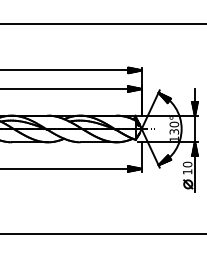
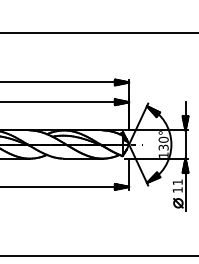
text: (187, 164) -> (177, 182), 10 -> 11

